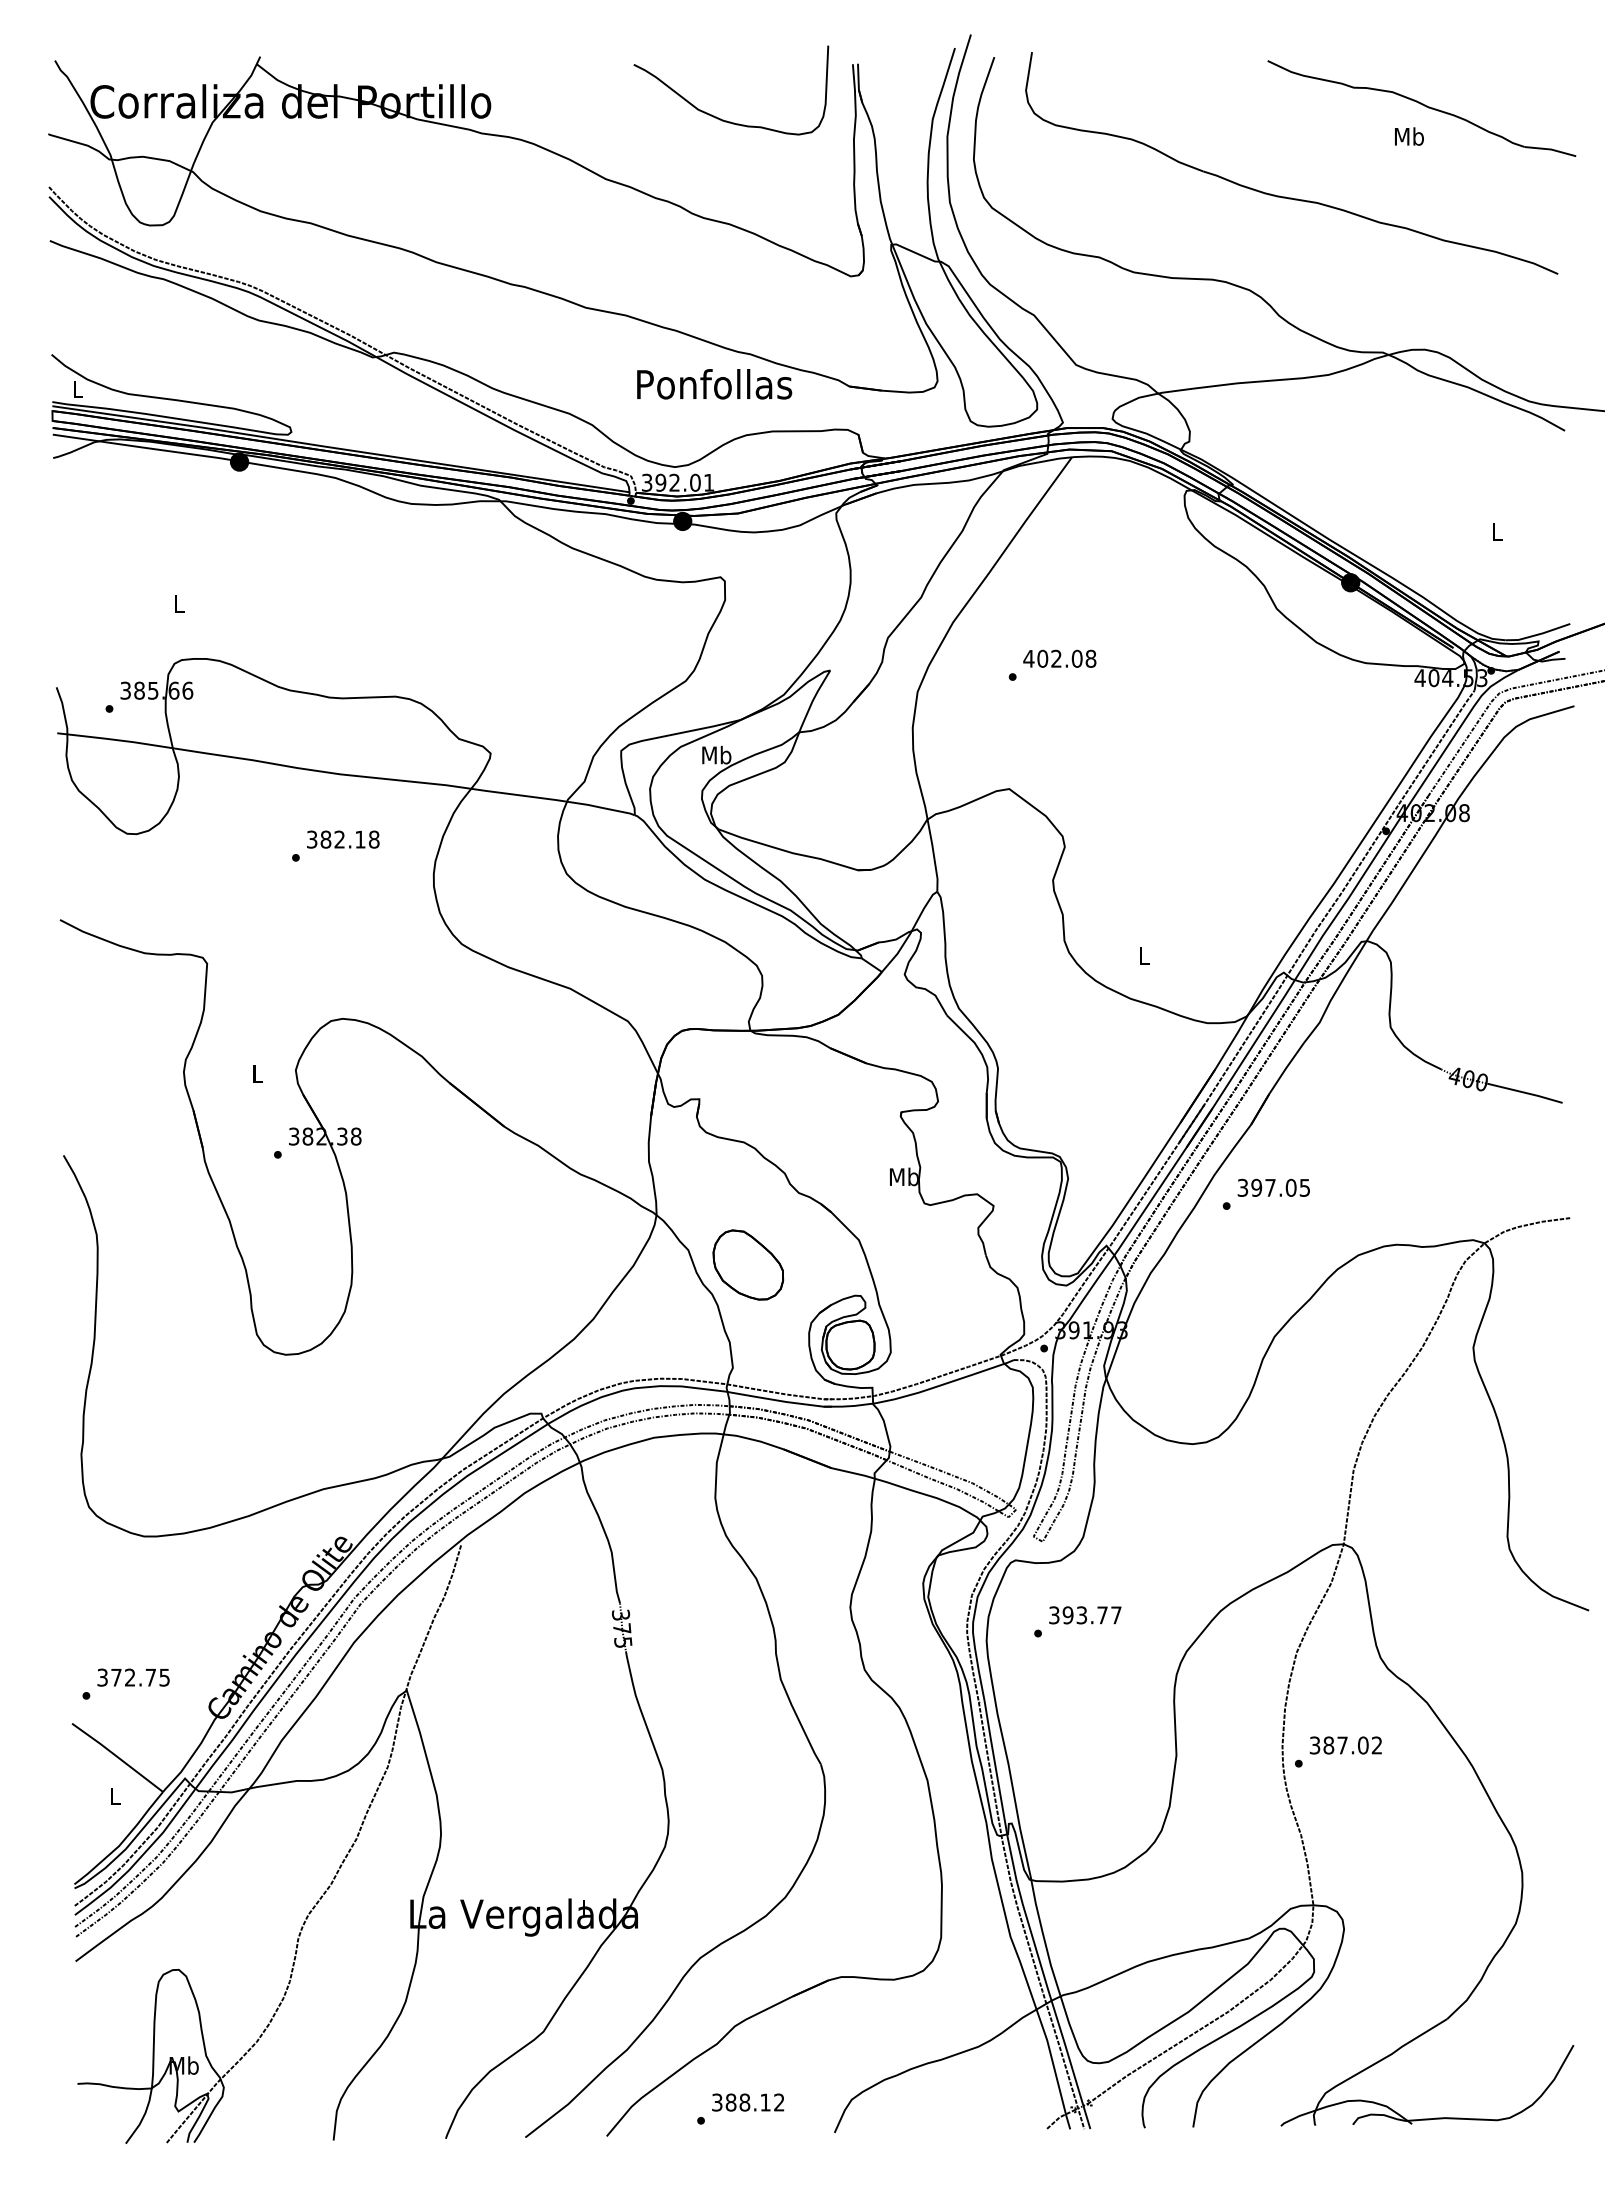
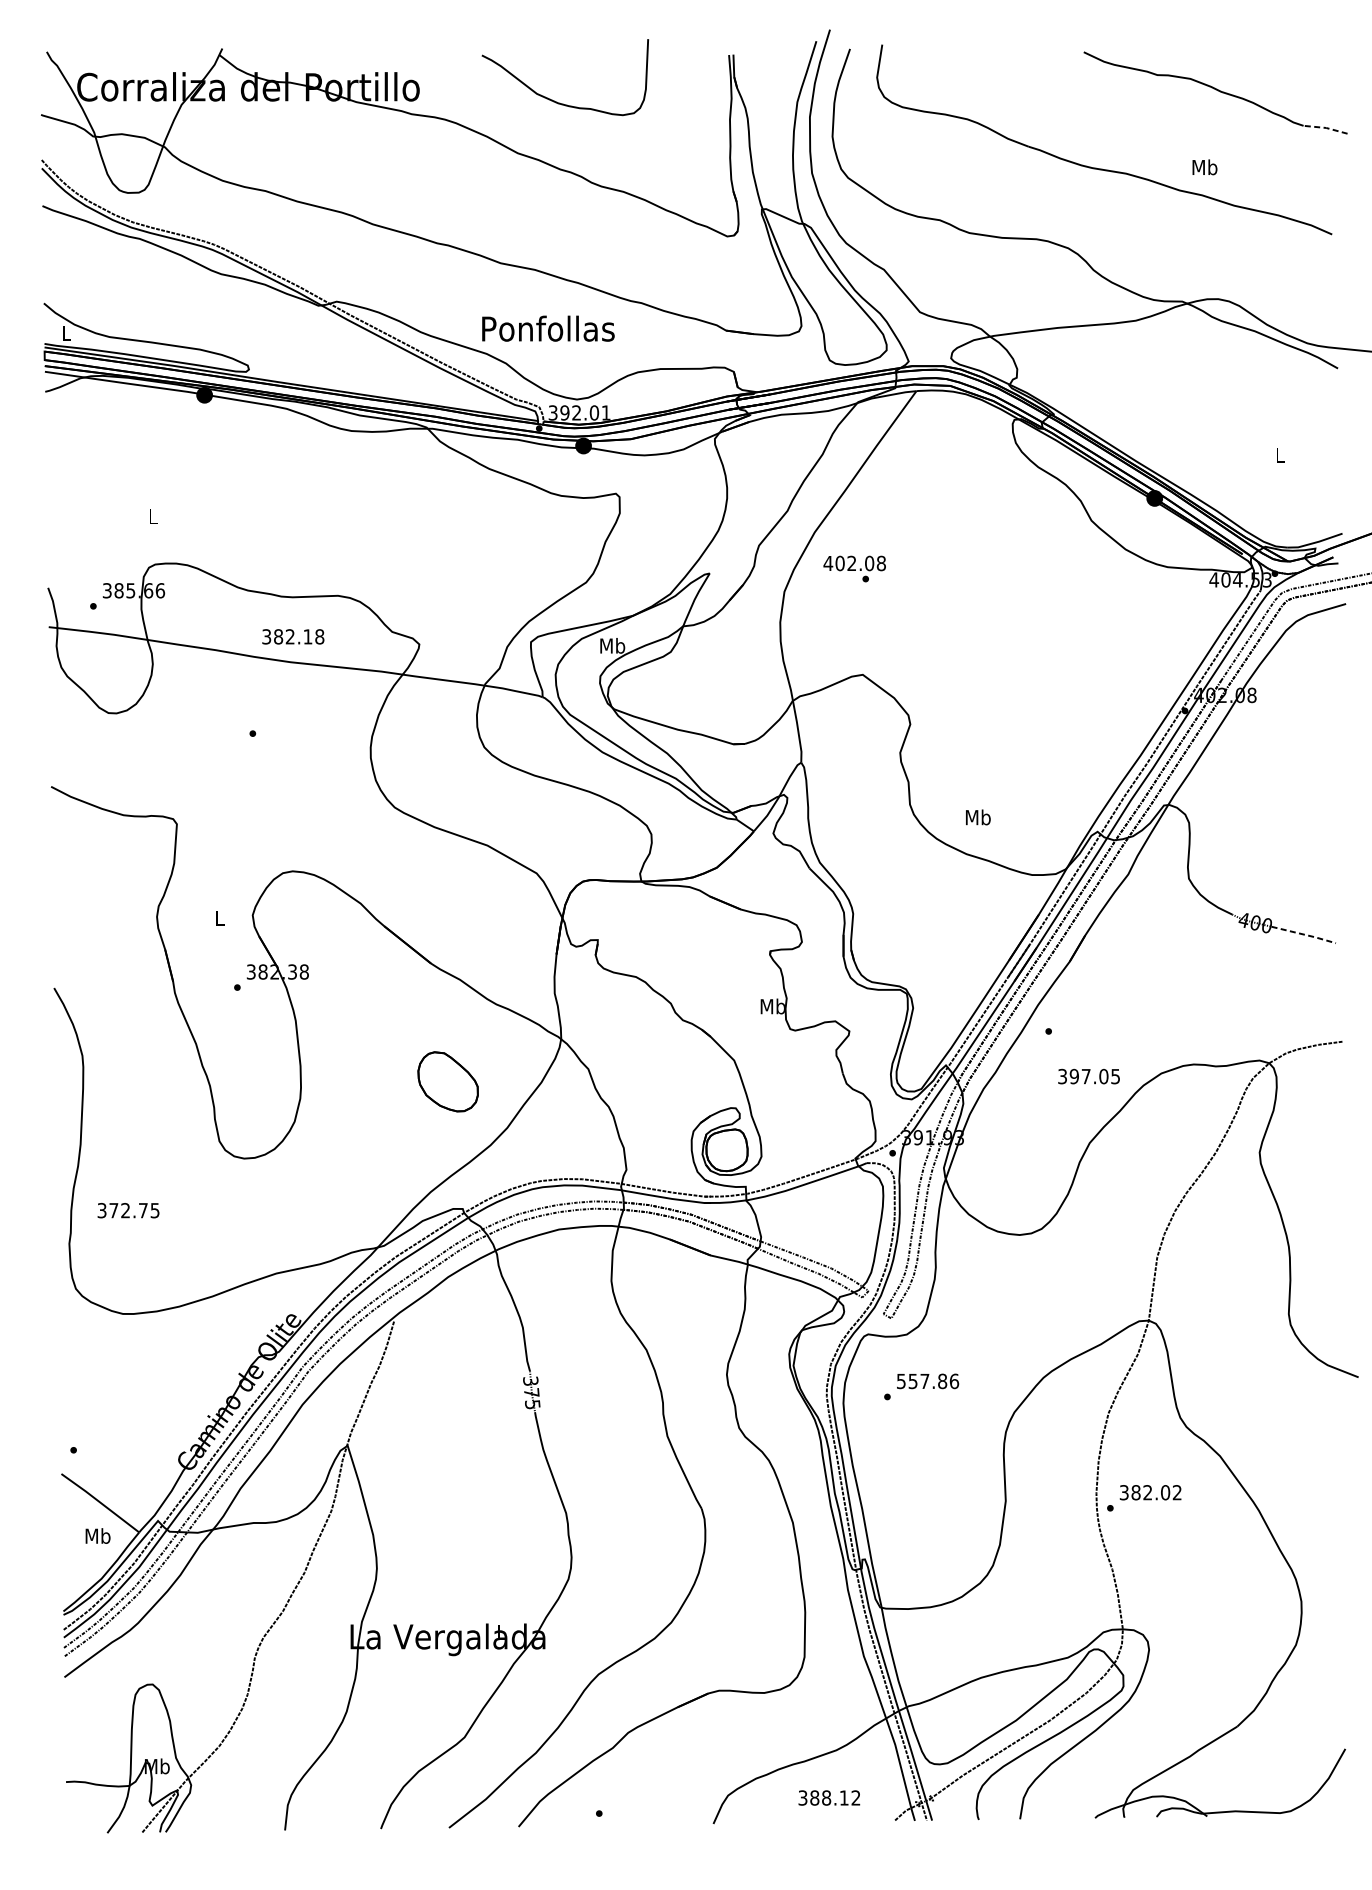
curve: (718, 117) -> (554, 100), moved
text: (1409, 136) -> (1205, 167), moved
line: (1551, 149) -> (1326, 127), solid -> dashed
text: (714, 384) -> (548, 328), moved
text: (1059, 658) -> (854, 563), moved
text: (343, 839) -> (293, 636), moved
text: (1143, 955) -> (977, 817), L -> Mb
line: (1525, 1093) -> (1304, 935), solid -> dashed
text: (1273, 1187) -> (1088, 1076), moved
part: (748, 1264) -> (448, 1081), moved
text: (1085, 1615) -> (927, 1381), 393.77 -> 557.86
text: (133, 1677) -> (128, 1210), moved
text: (1342, 1745) -> (1147, 1492), 387.02 -> 382.02
text: (114, 1796) -> (97, 1536), L -> Mb
text: (748, 2102) -> (829, 1797), moved

